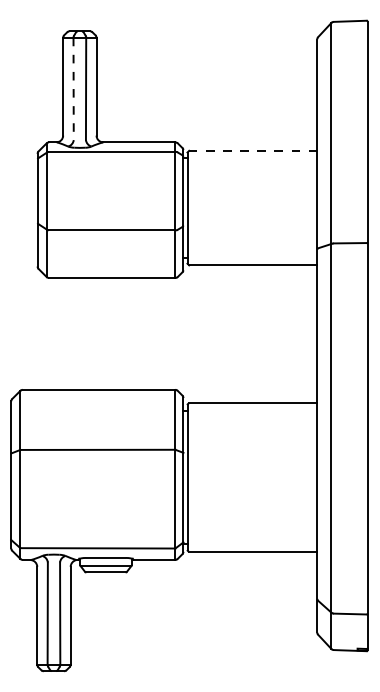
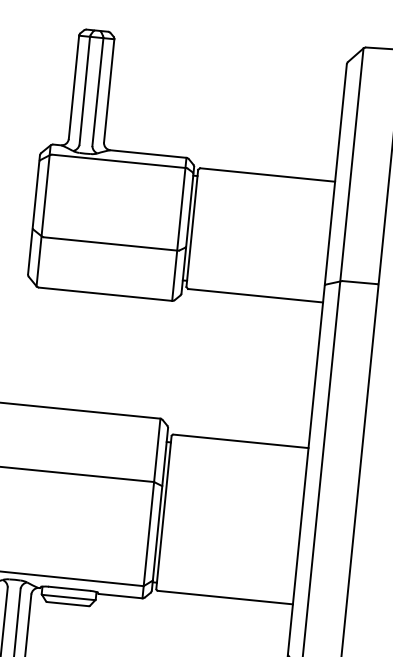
line: (73, 89) -> (84, 91), dashed -> solid
line: (252, 150) -> (266, 174), dashed -> solid

